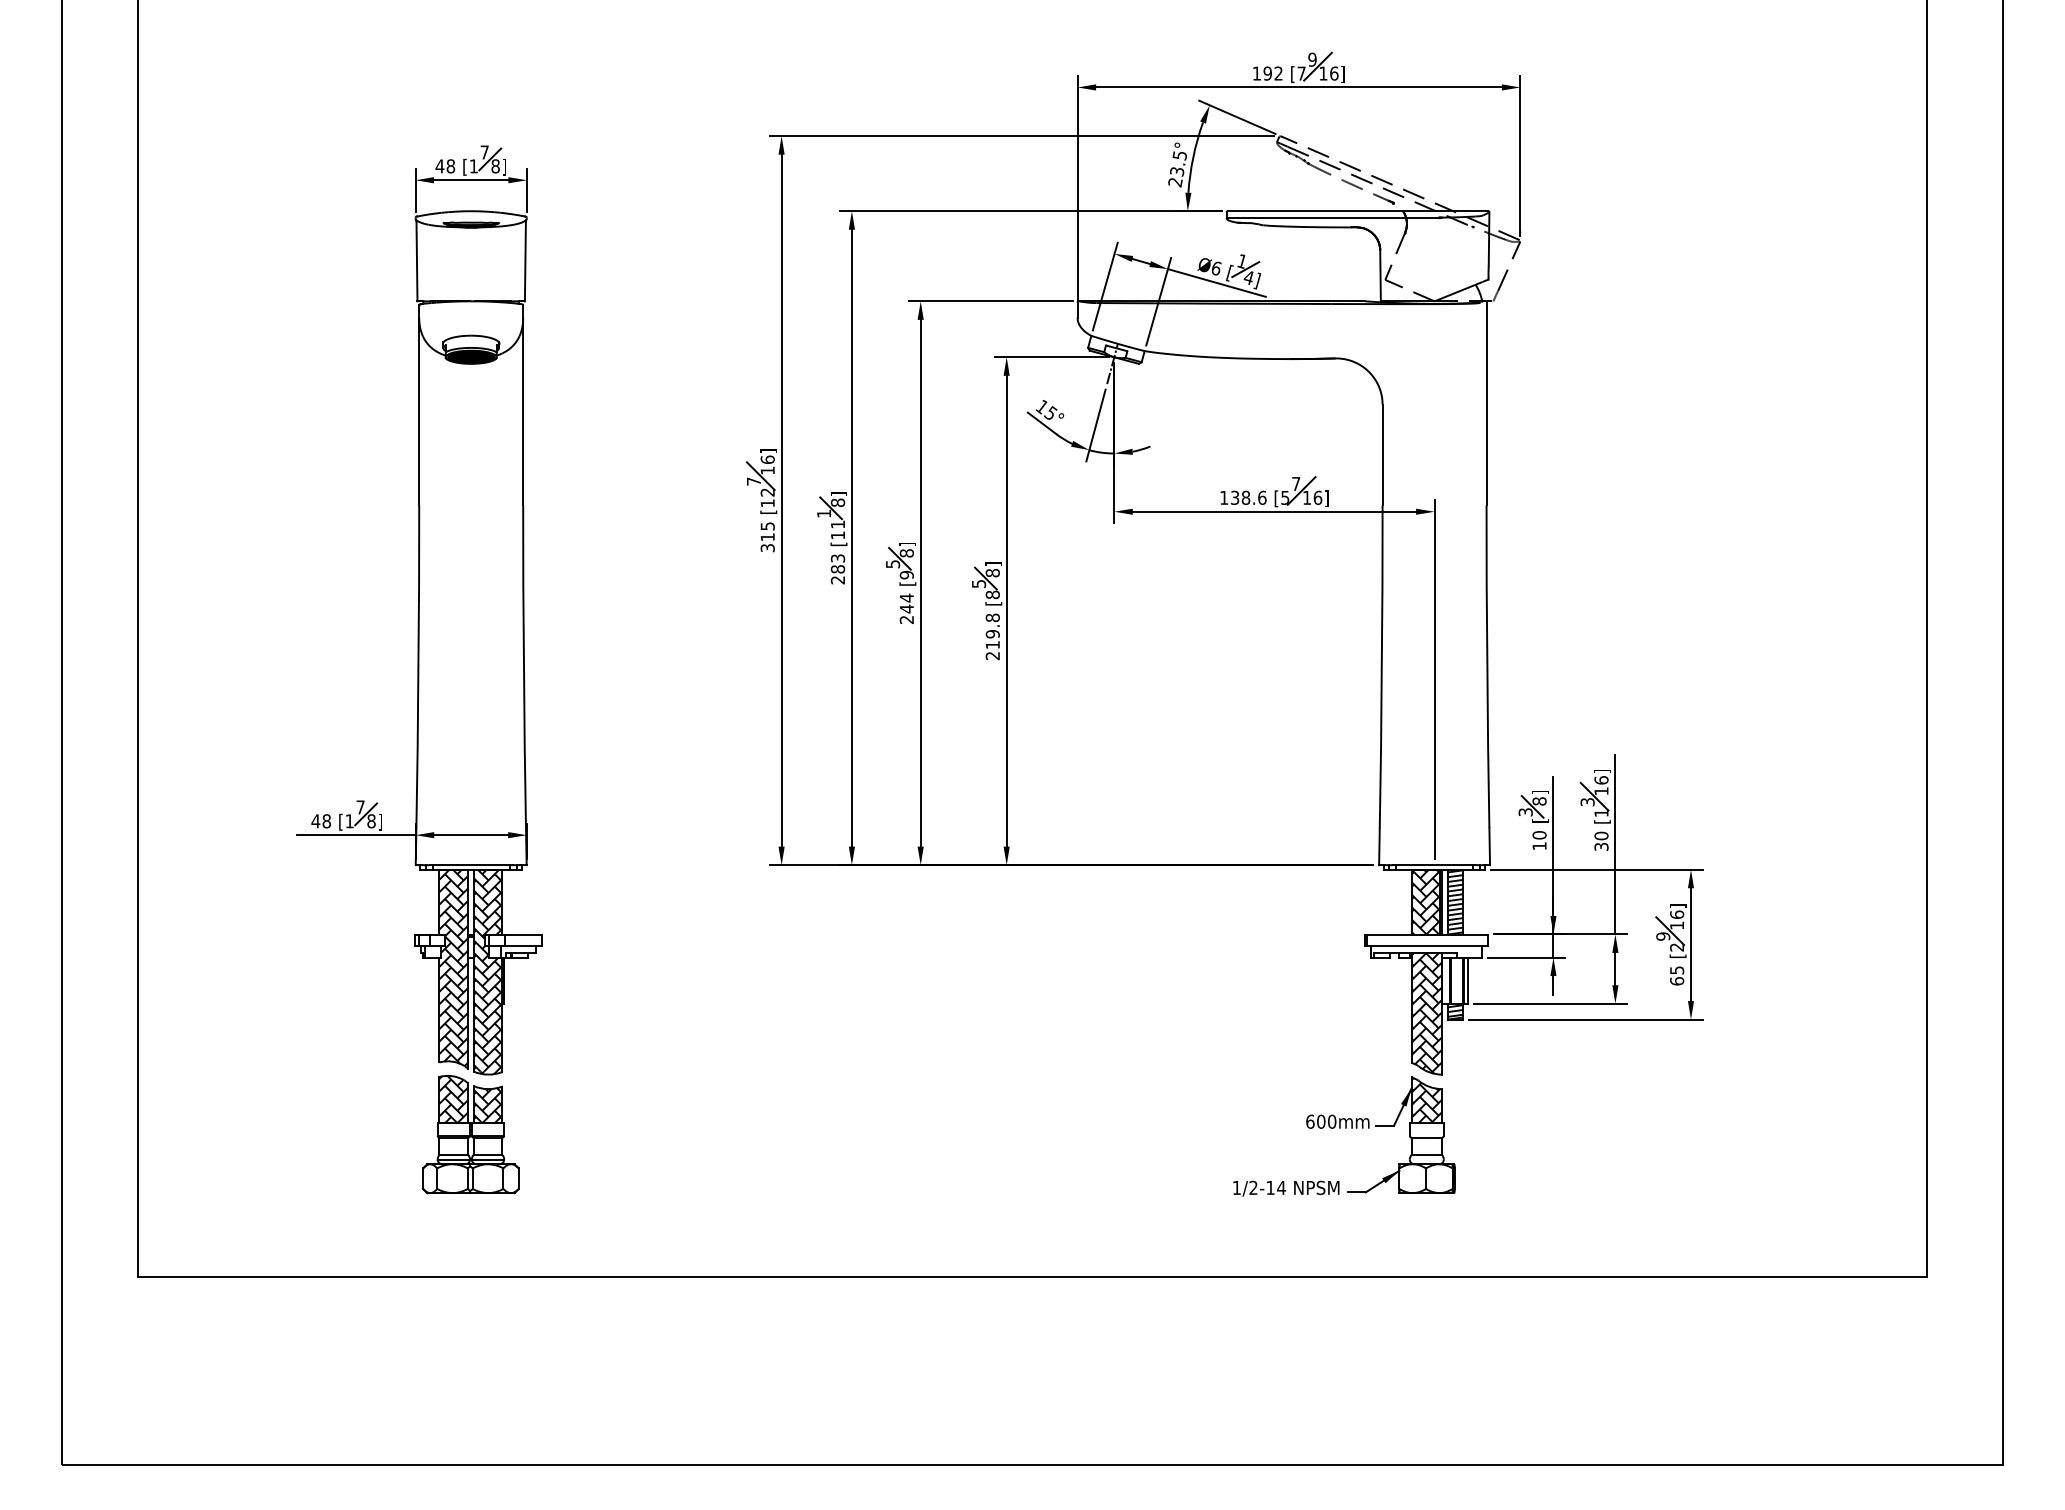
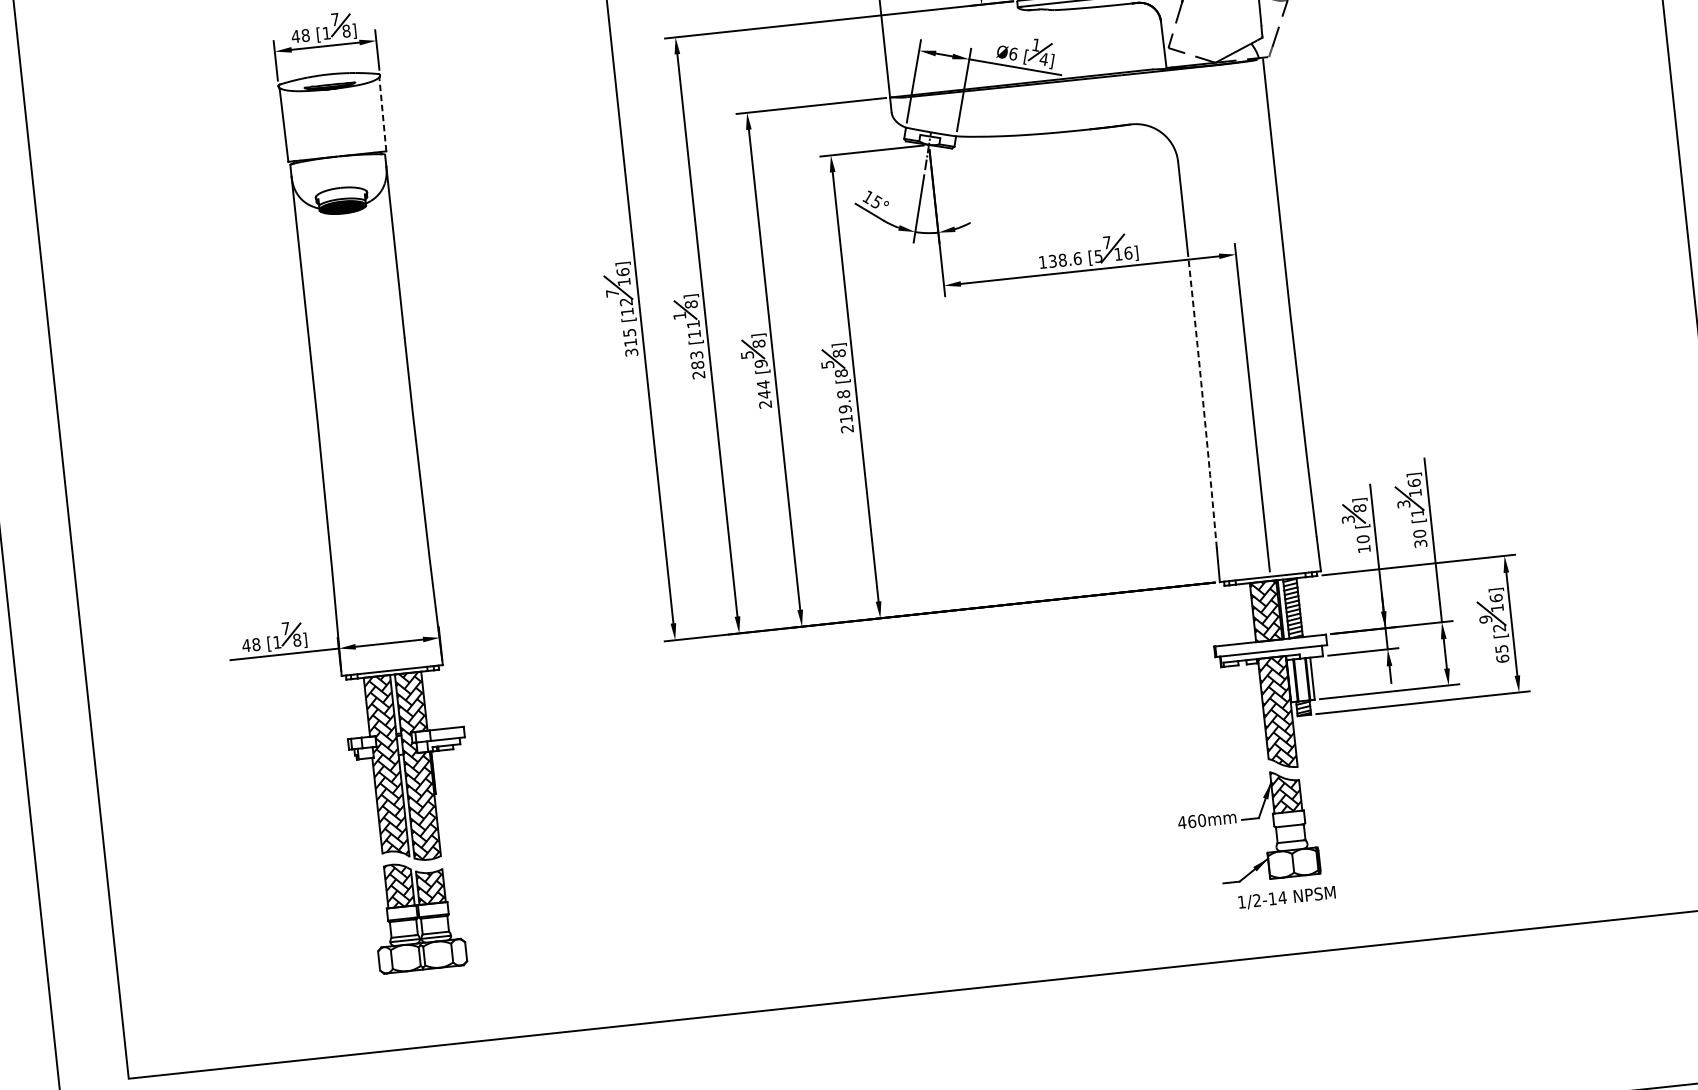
line: (525, 261) -> (382, 114), solid -> dashed
arc: (1381, 666) -> (1202, 400), solid -> dashed
text: (1315, 1121) -> (1186, 821), 600mm -> 460mm
text: (1286, 1188) -> (1287, 897), moved

